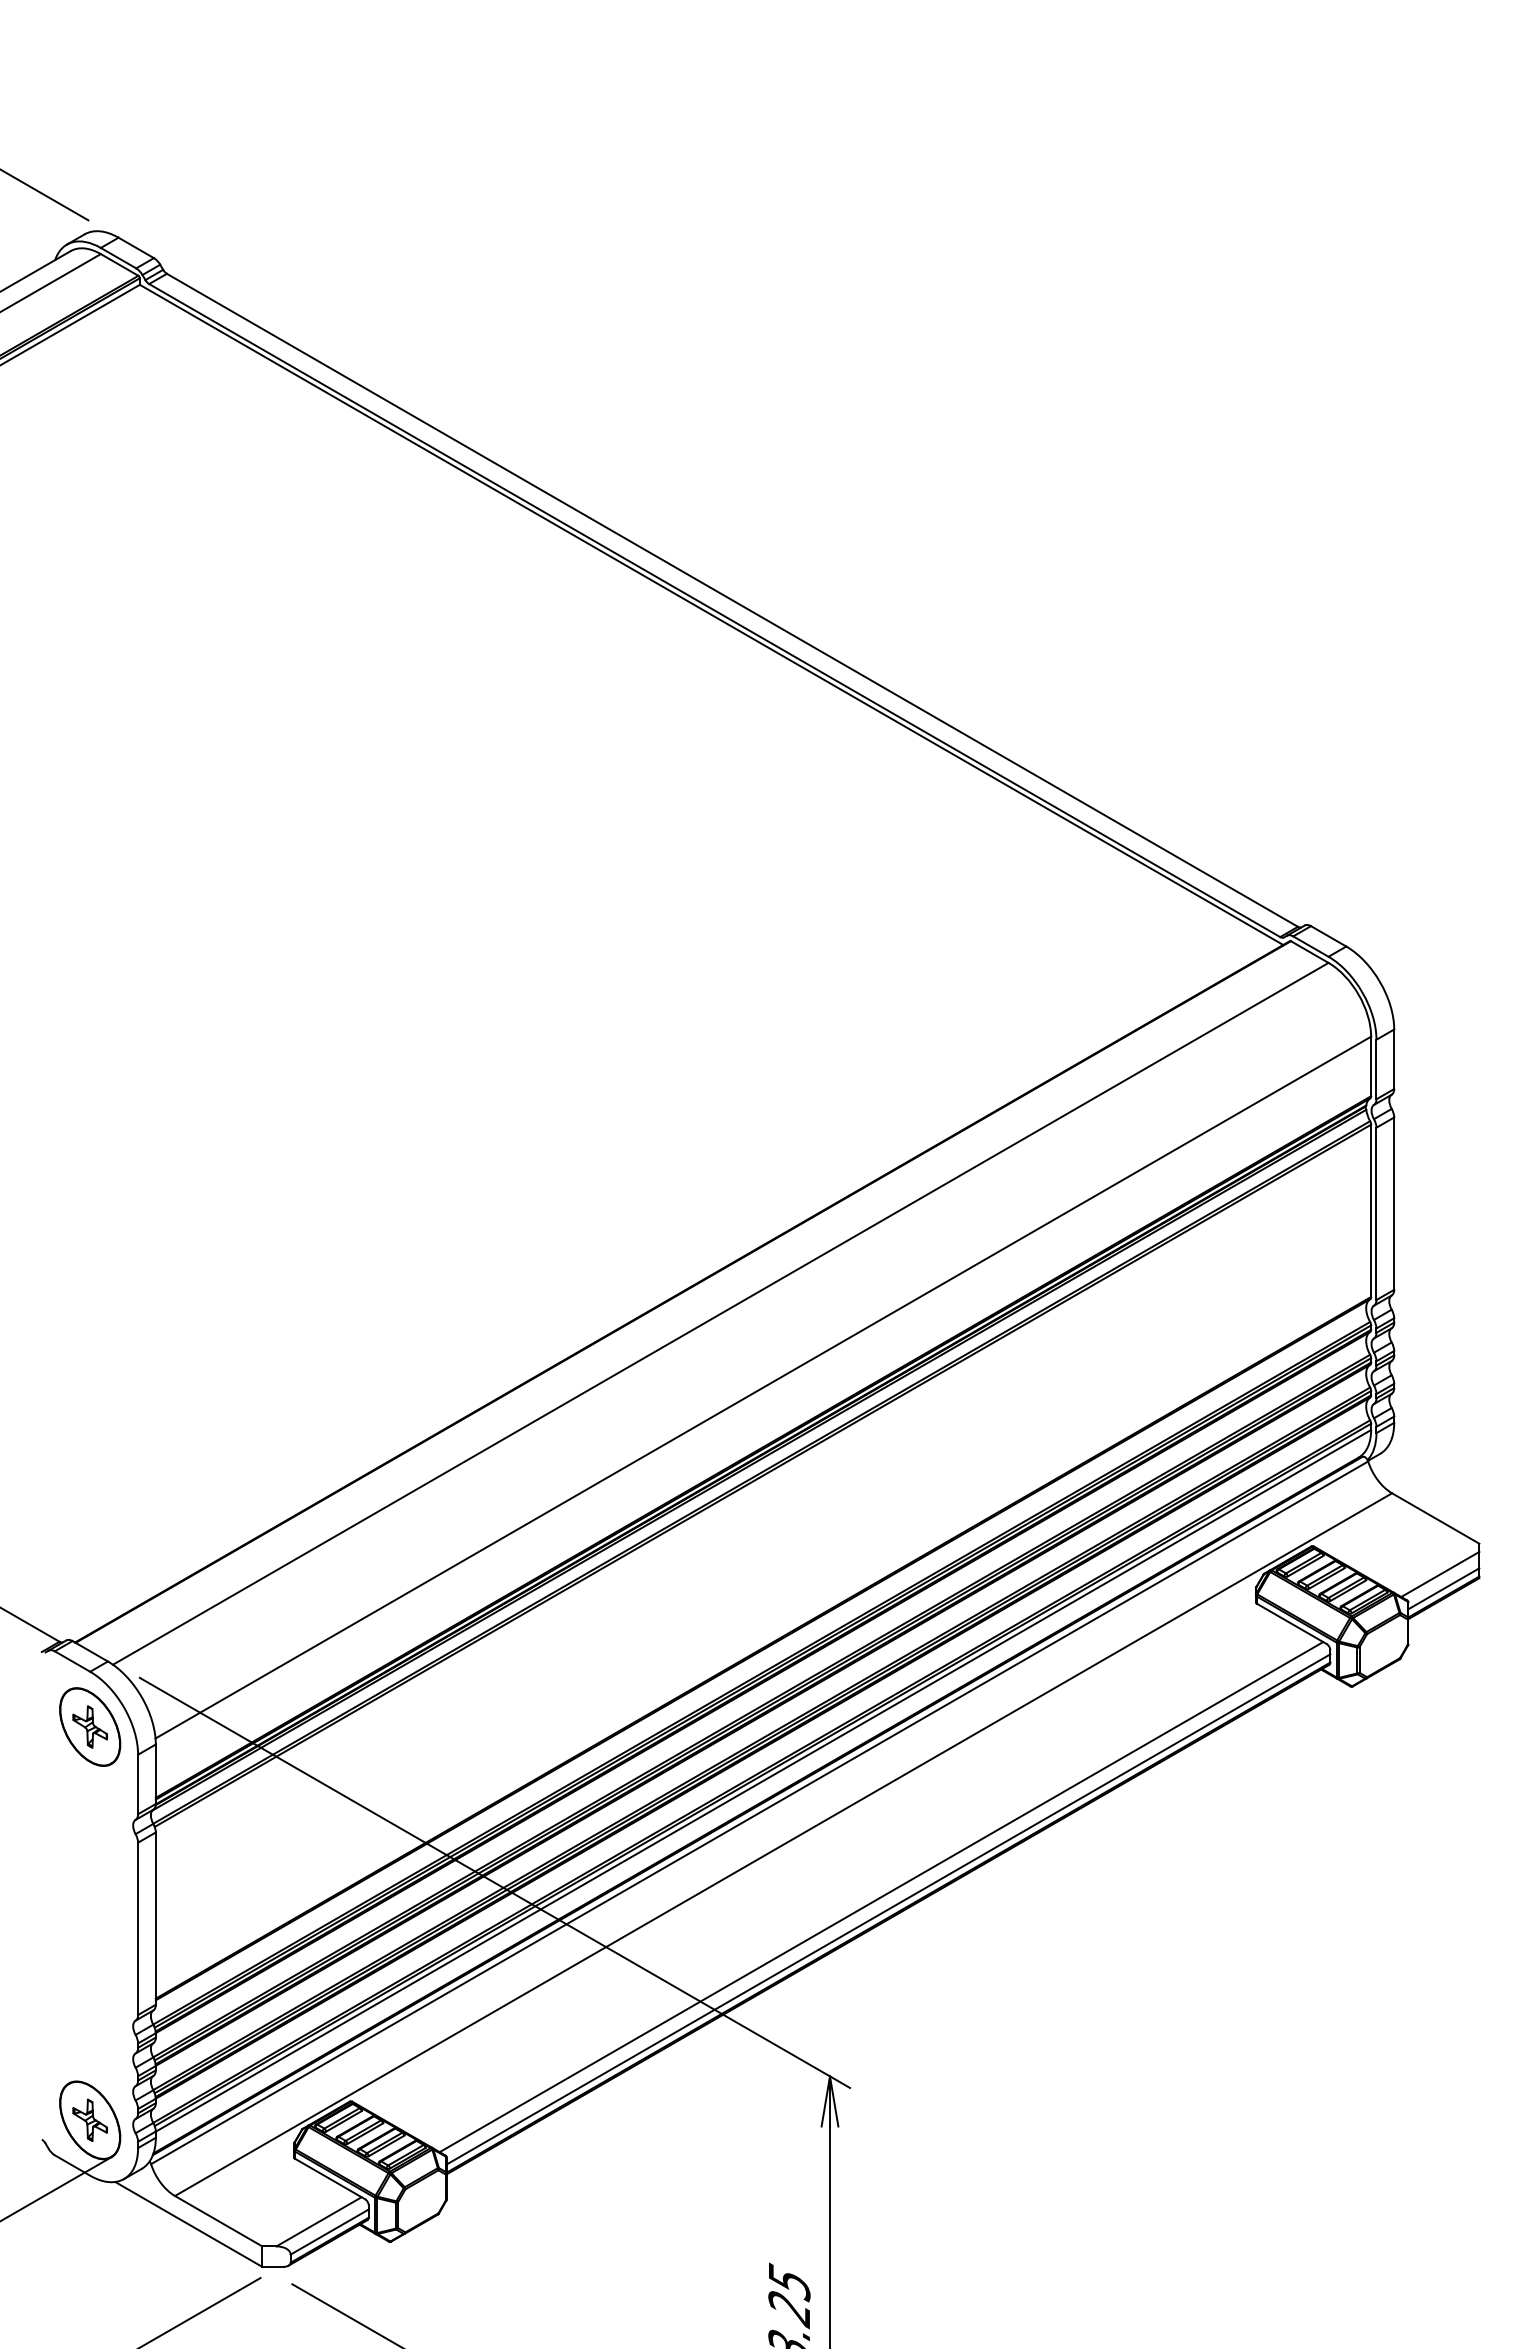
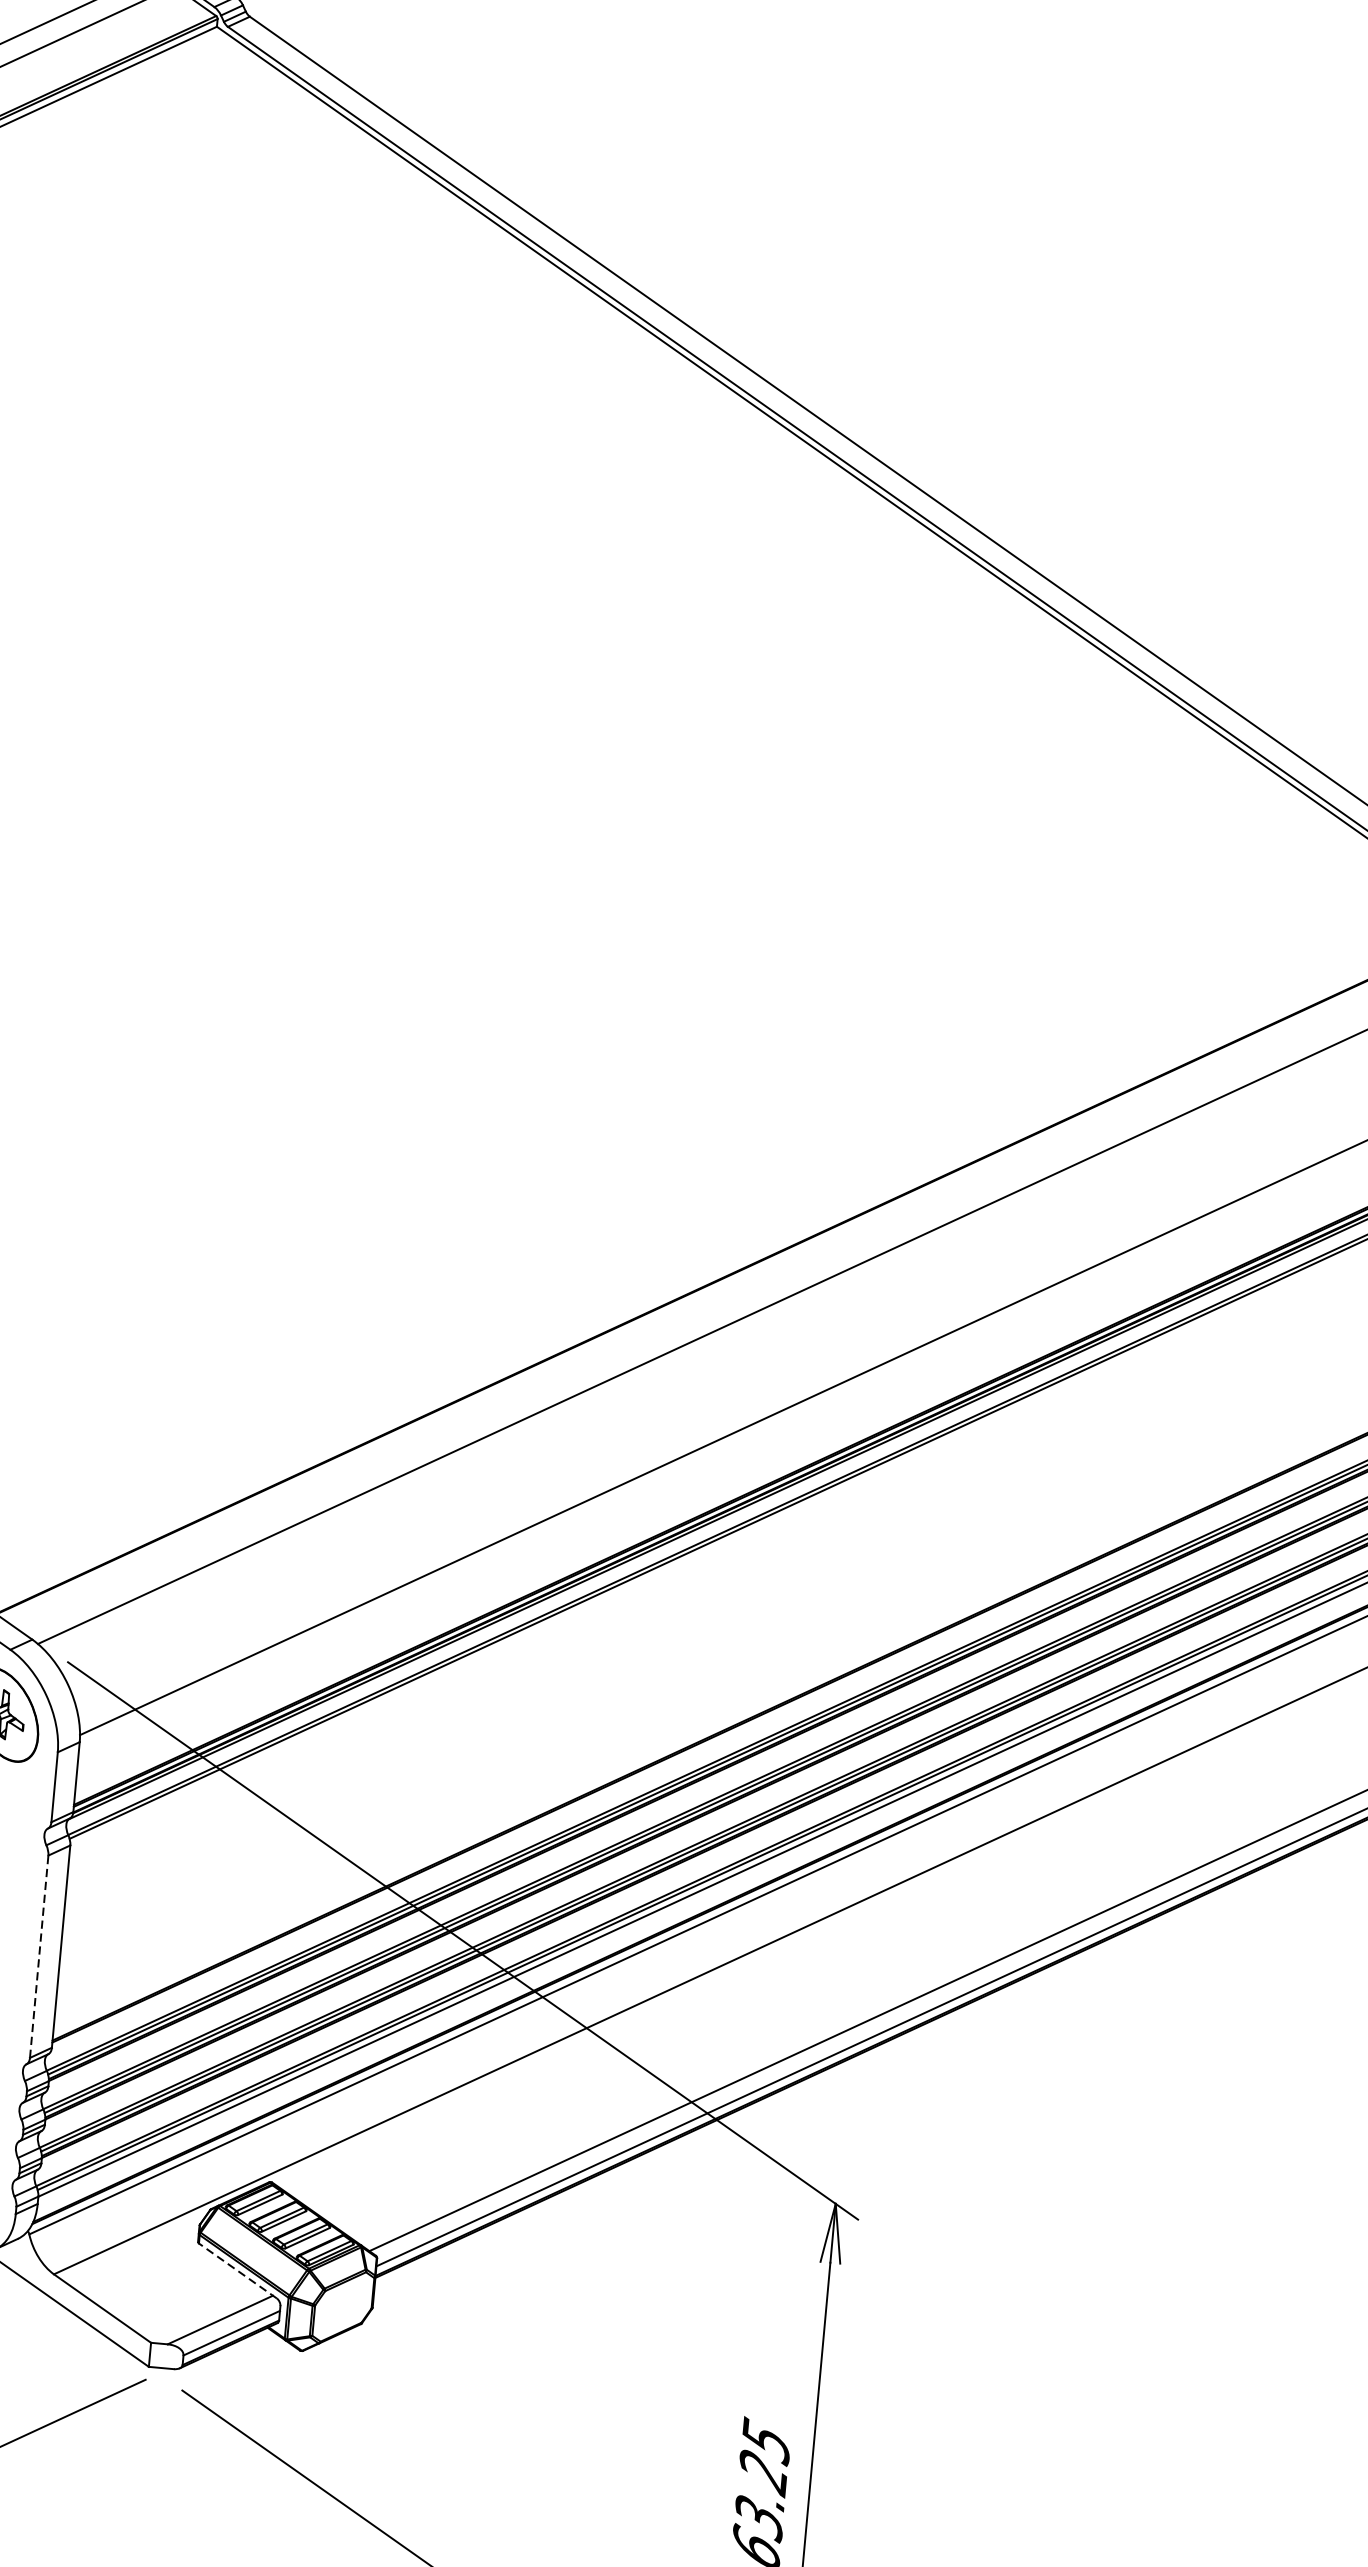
line: (138, 1928) -> (39, 1956), solid -> dashed
line: (329, 2178) -> (237, 2270), solid -> dashed

